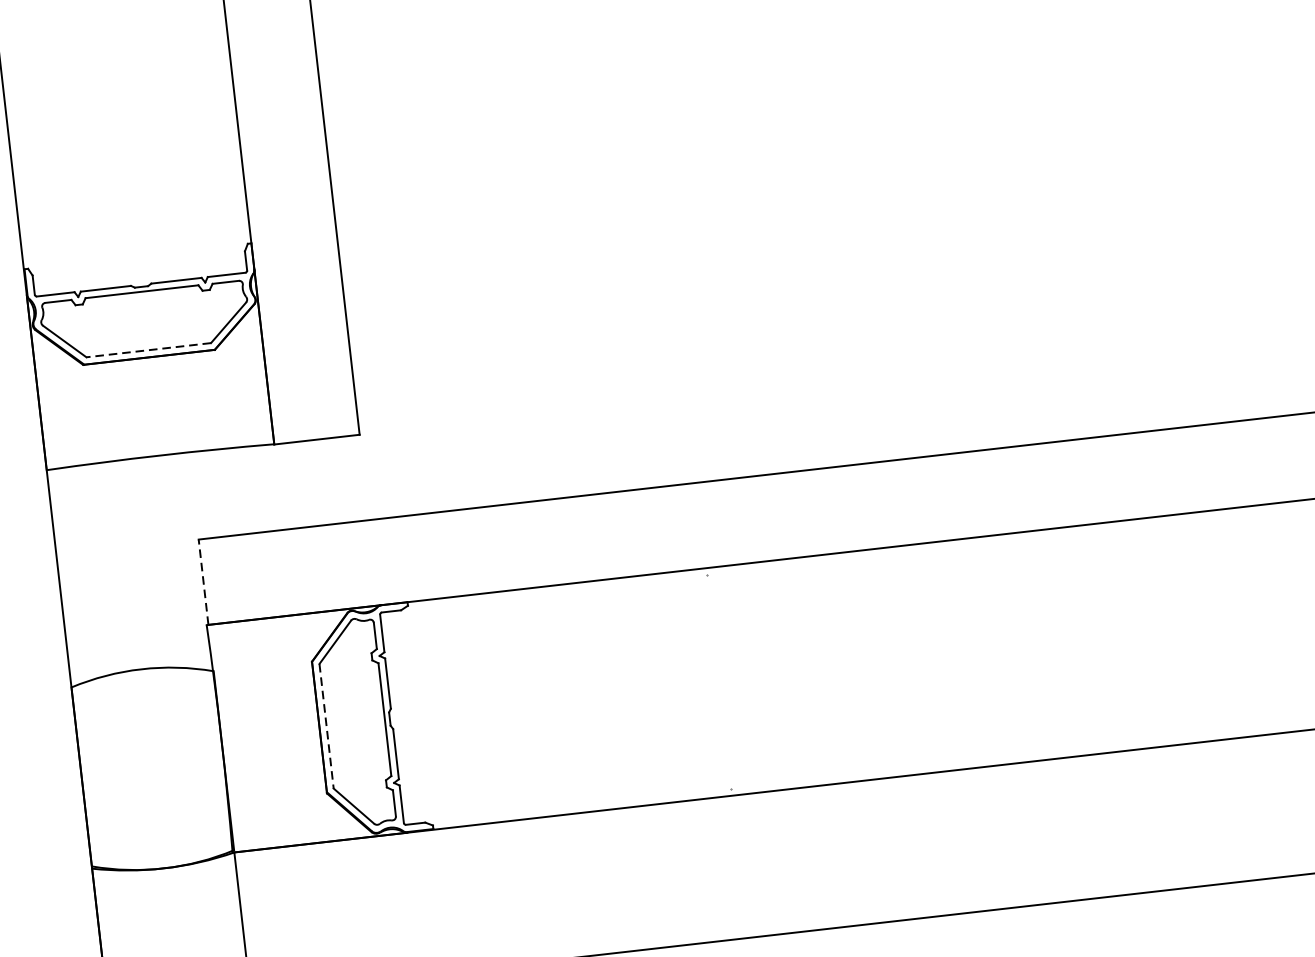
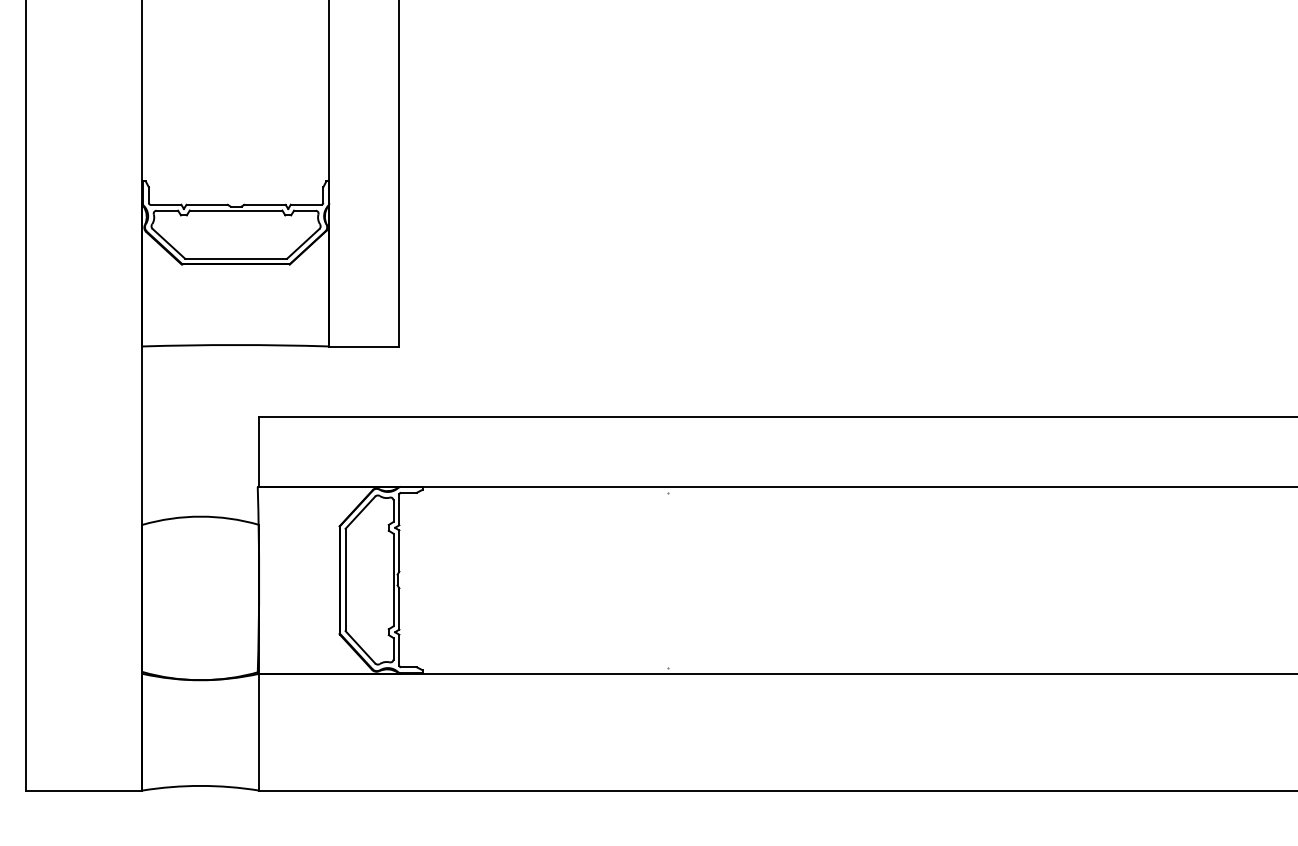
line: (147, 350) -> (235, 258), dashed -> solid
line: (203, 581) -> (259, 451), dashed -> solid
line: (326, 726) -> (345, 580), dashed -> solid

